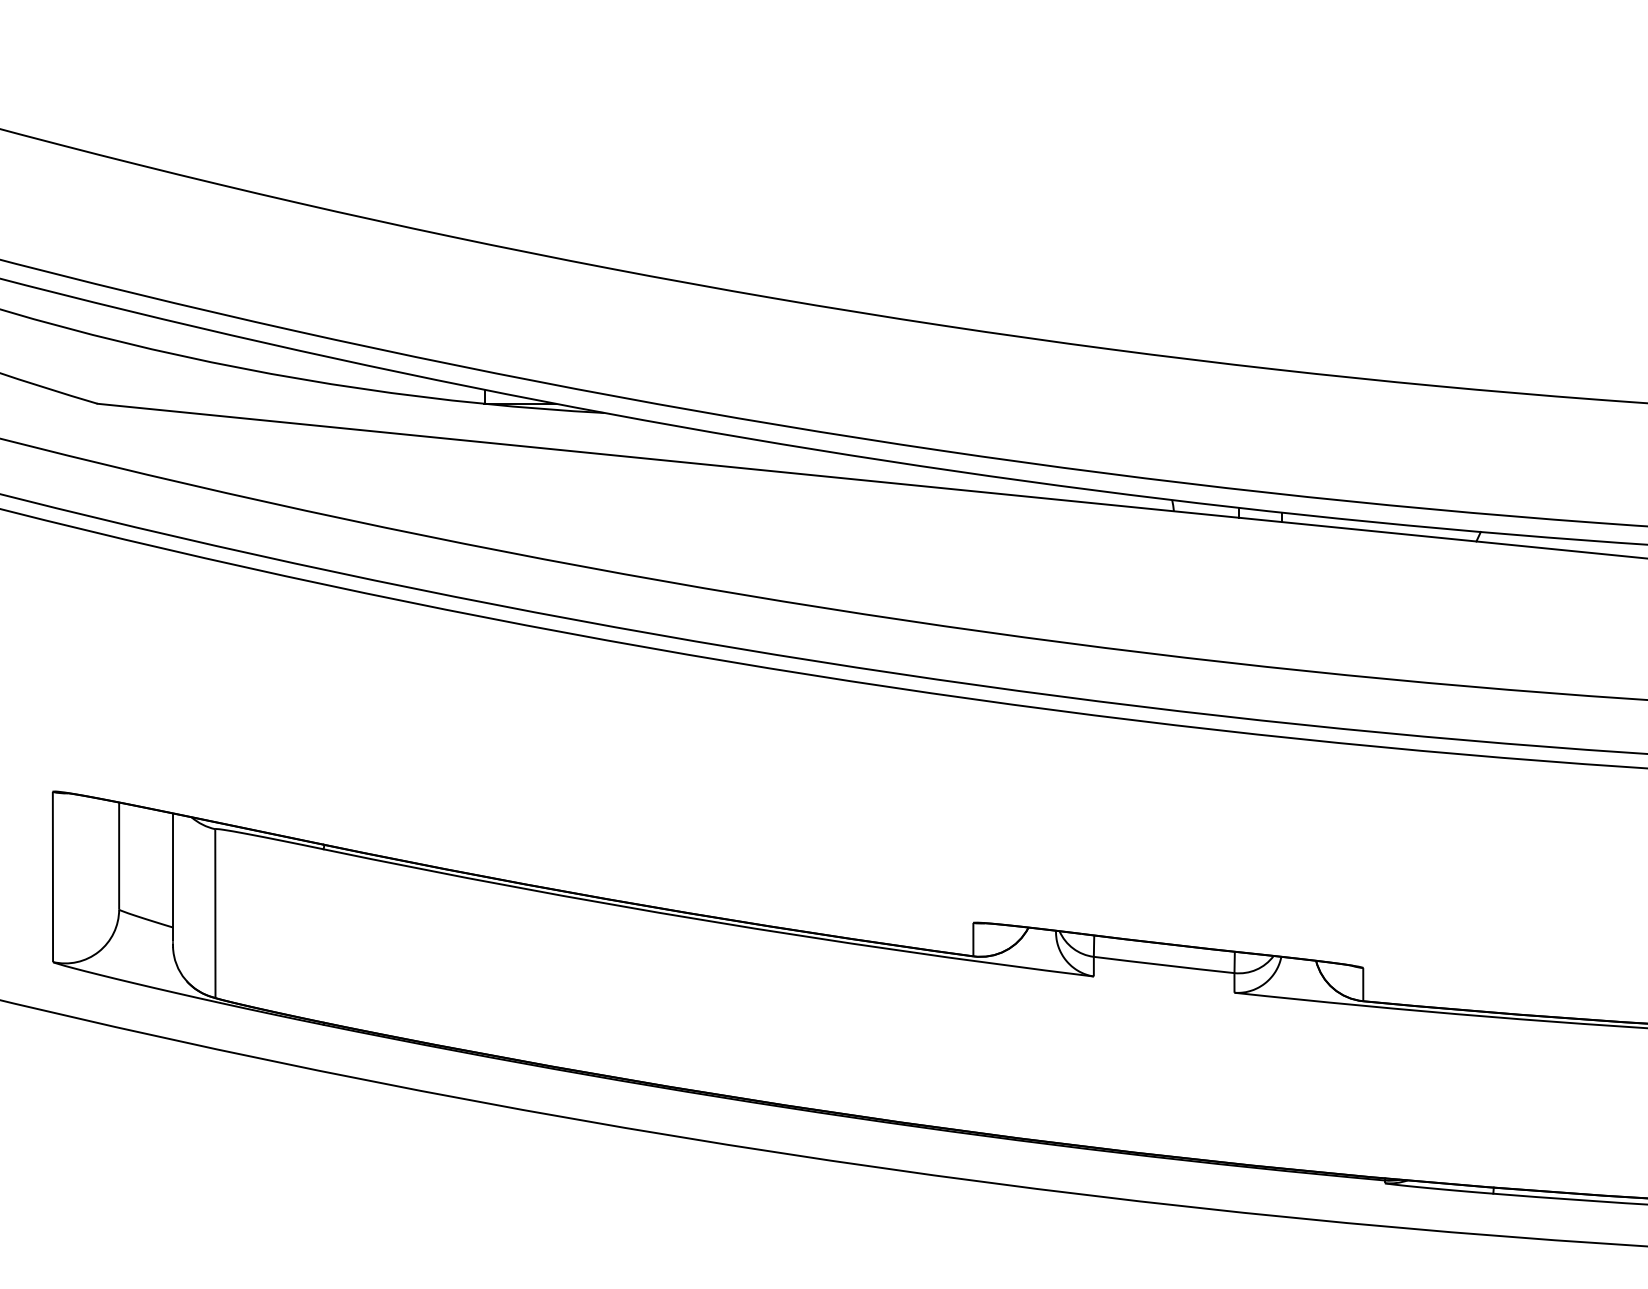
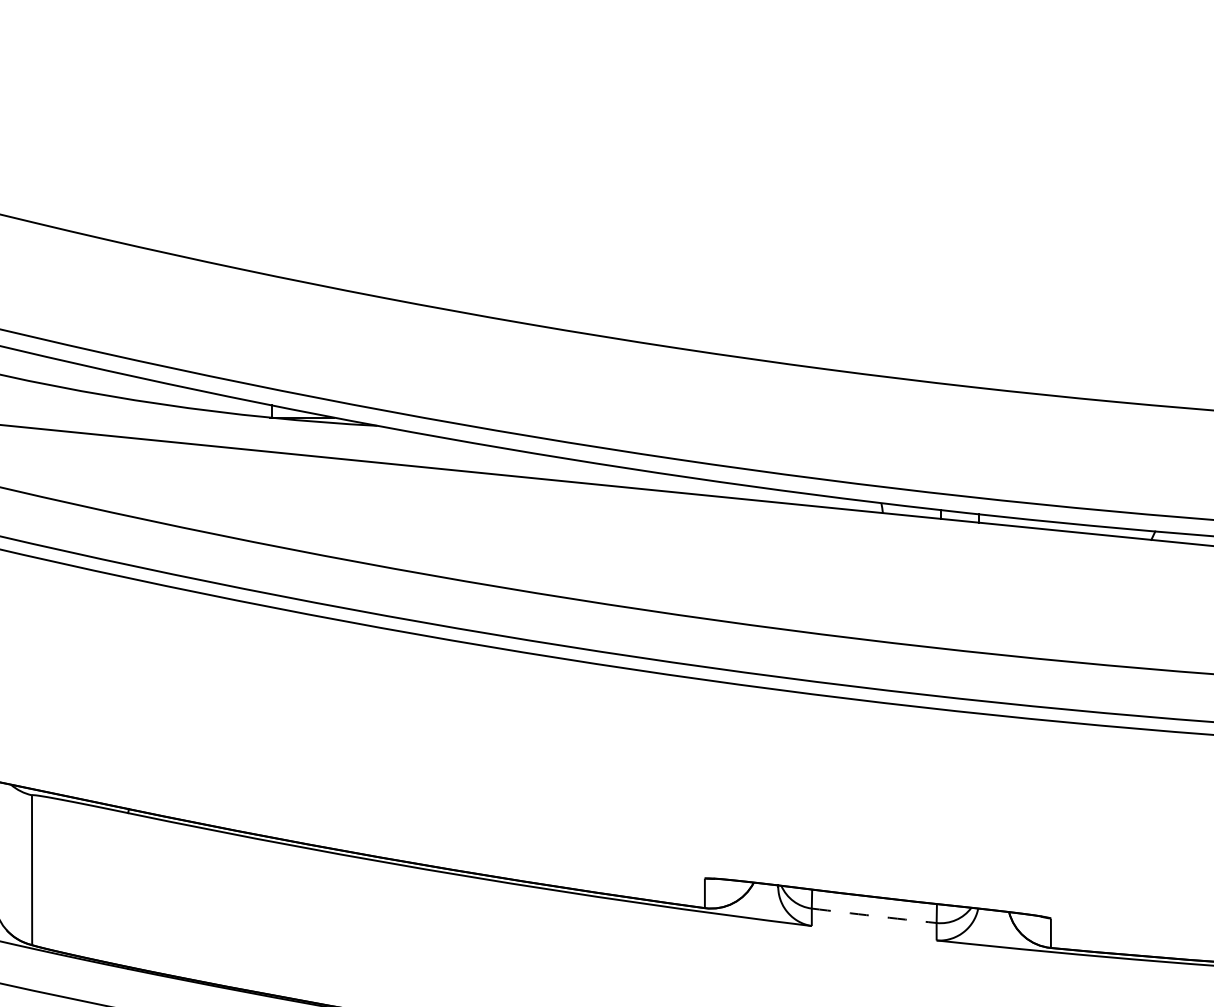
arc: (1164, 965) -> (874, 916), solid -> dashed

